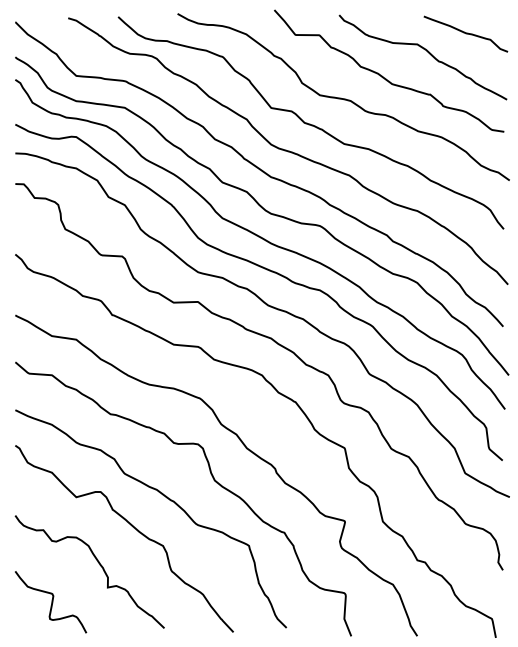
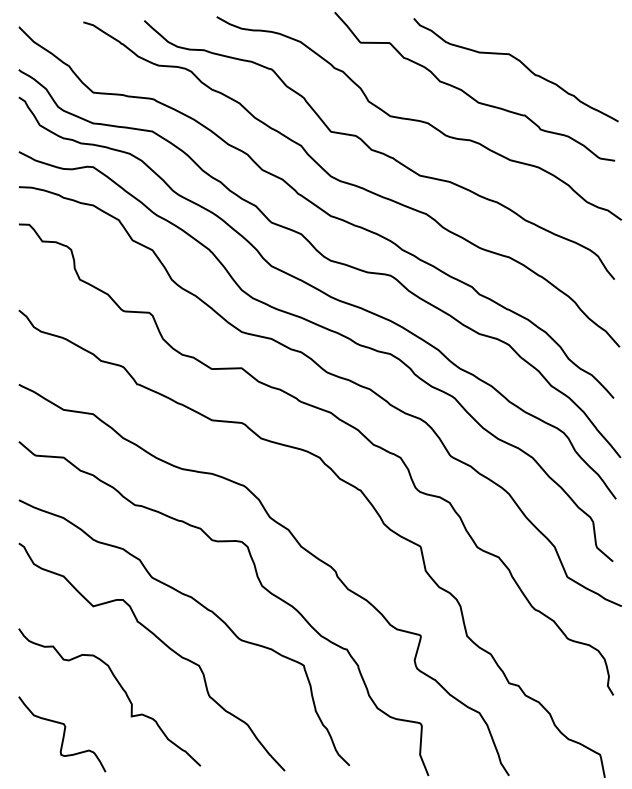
curve: (465, 33) -> (567, 40), removed

